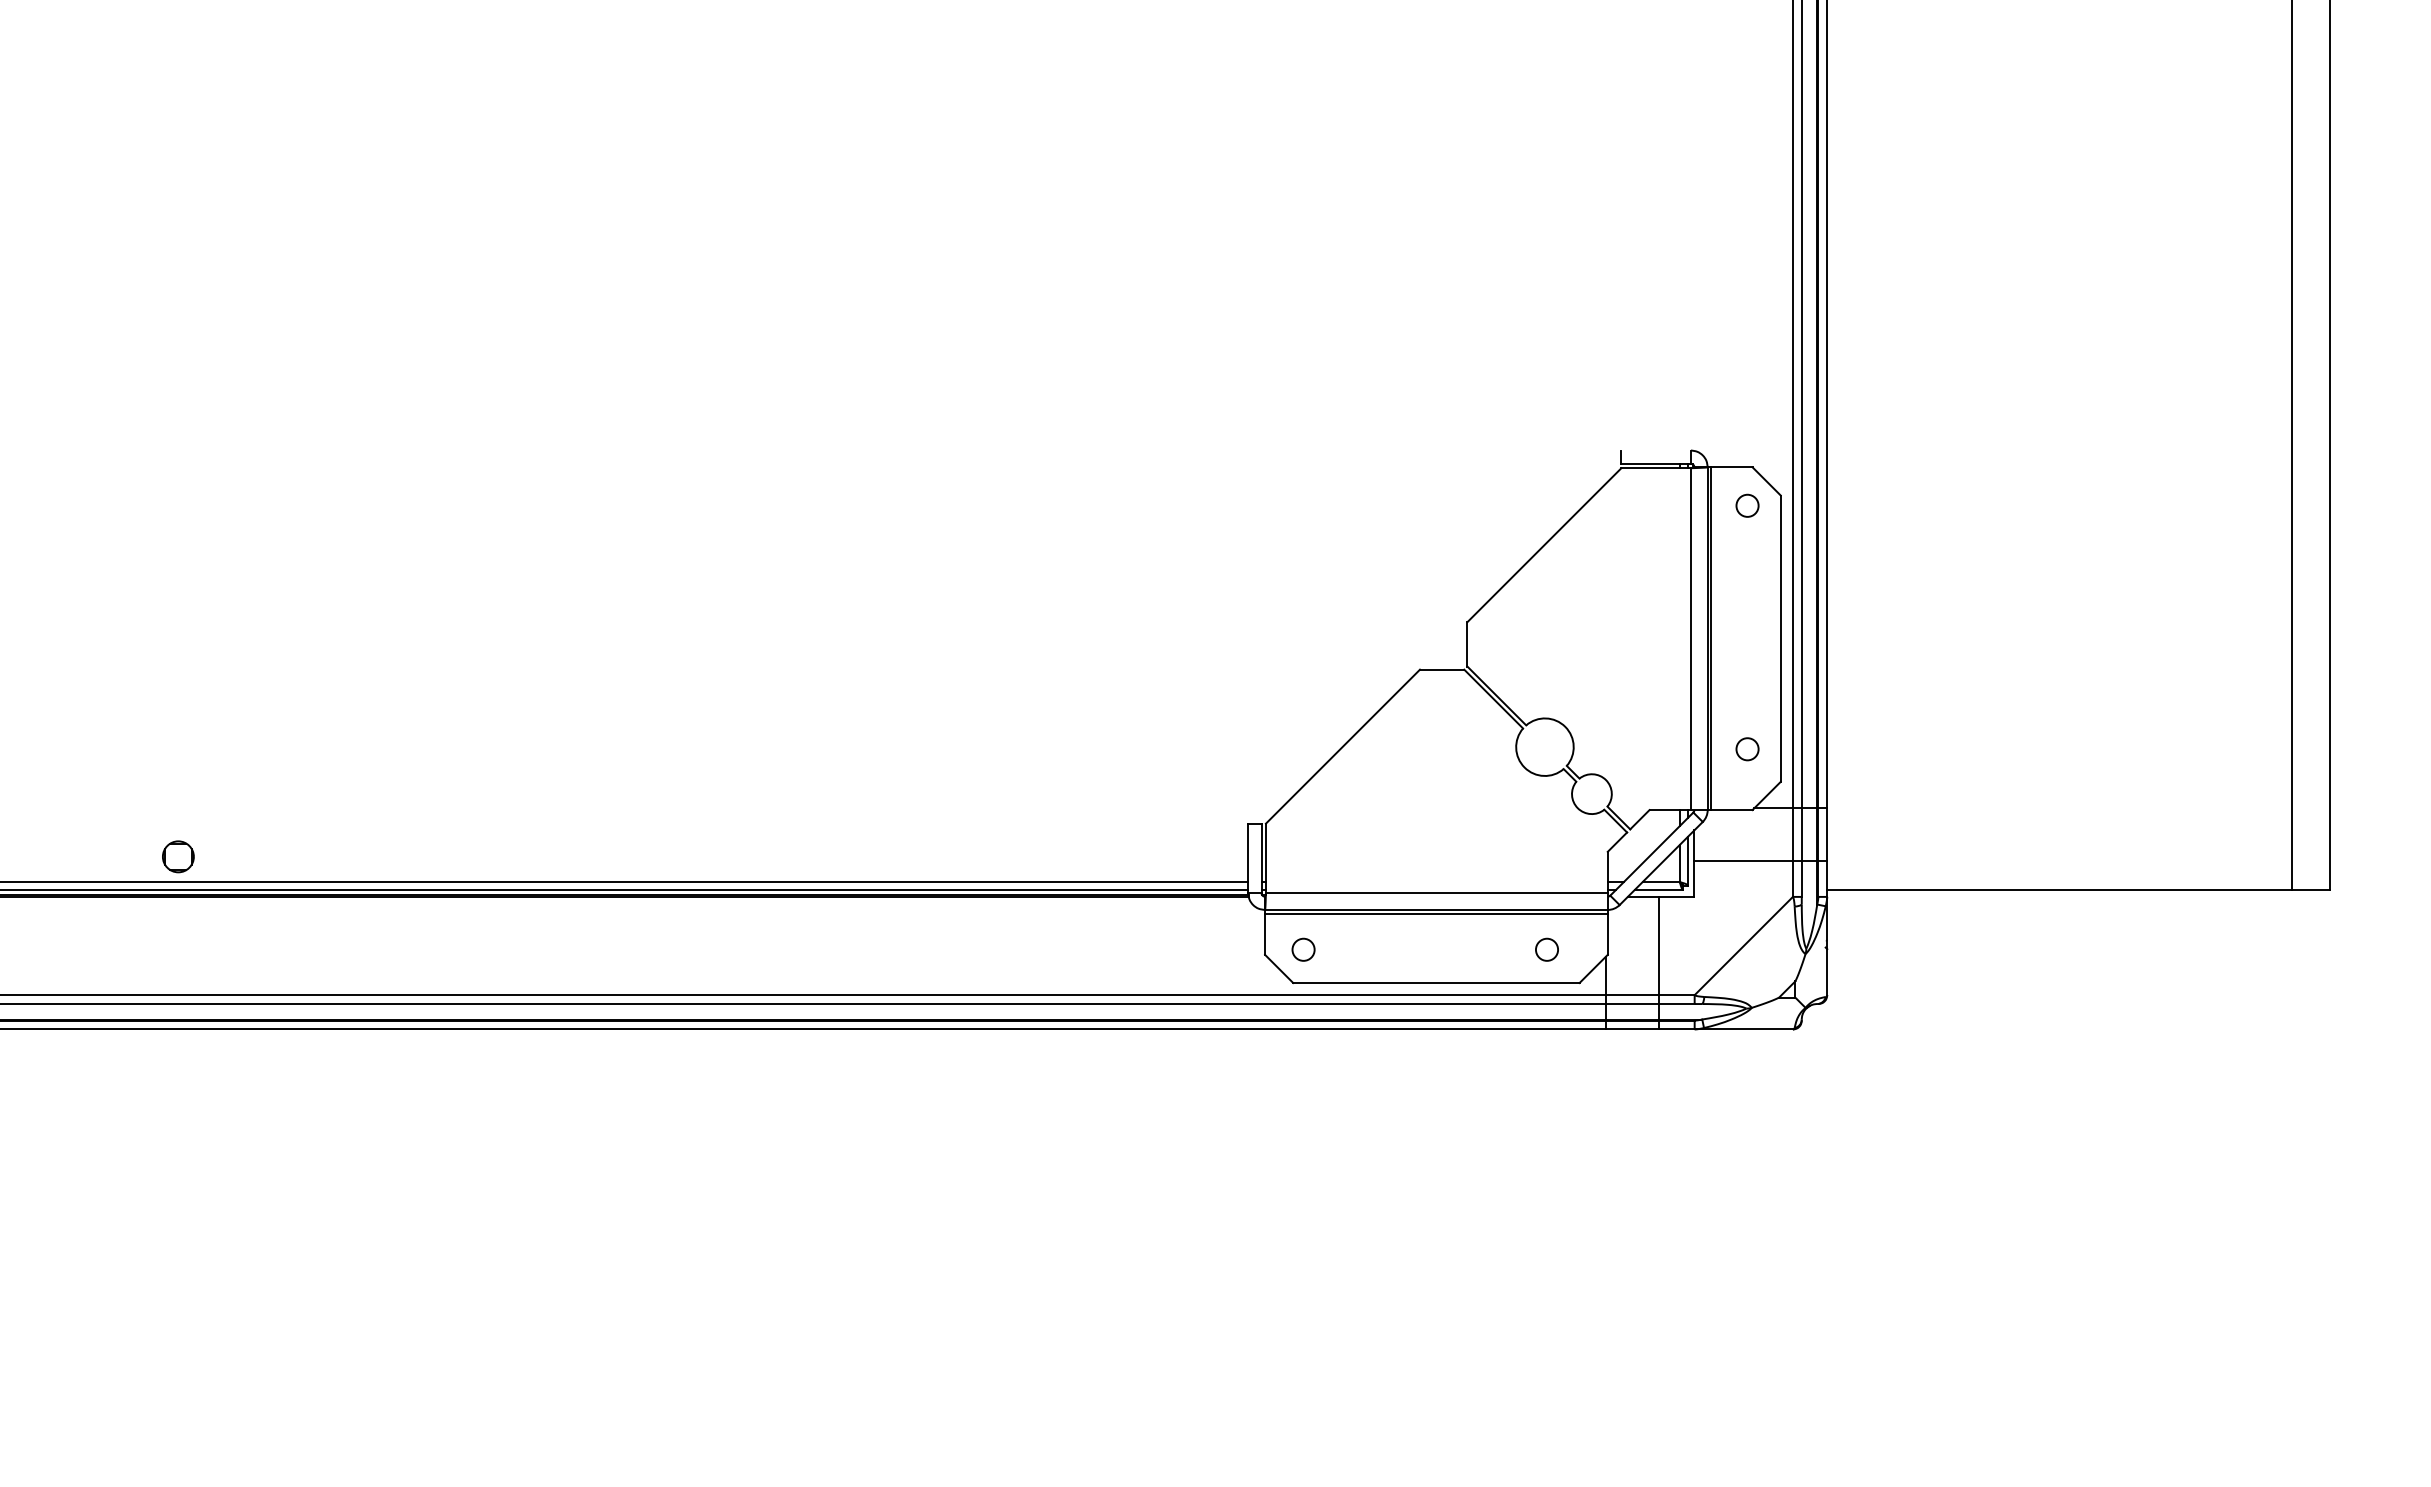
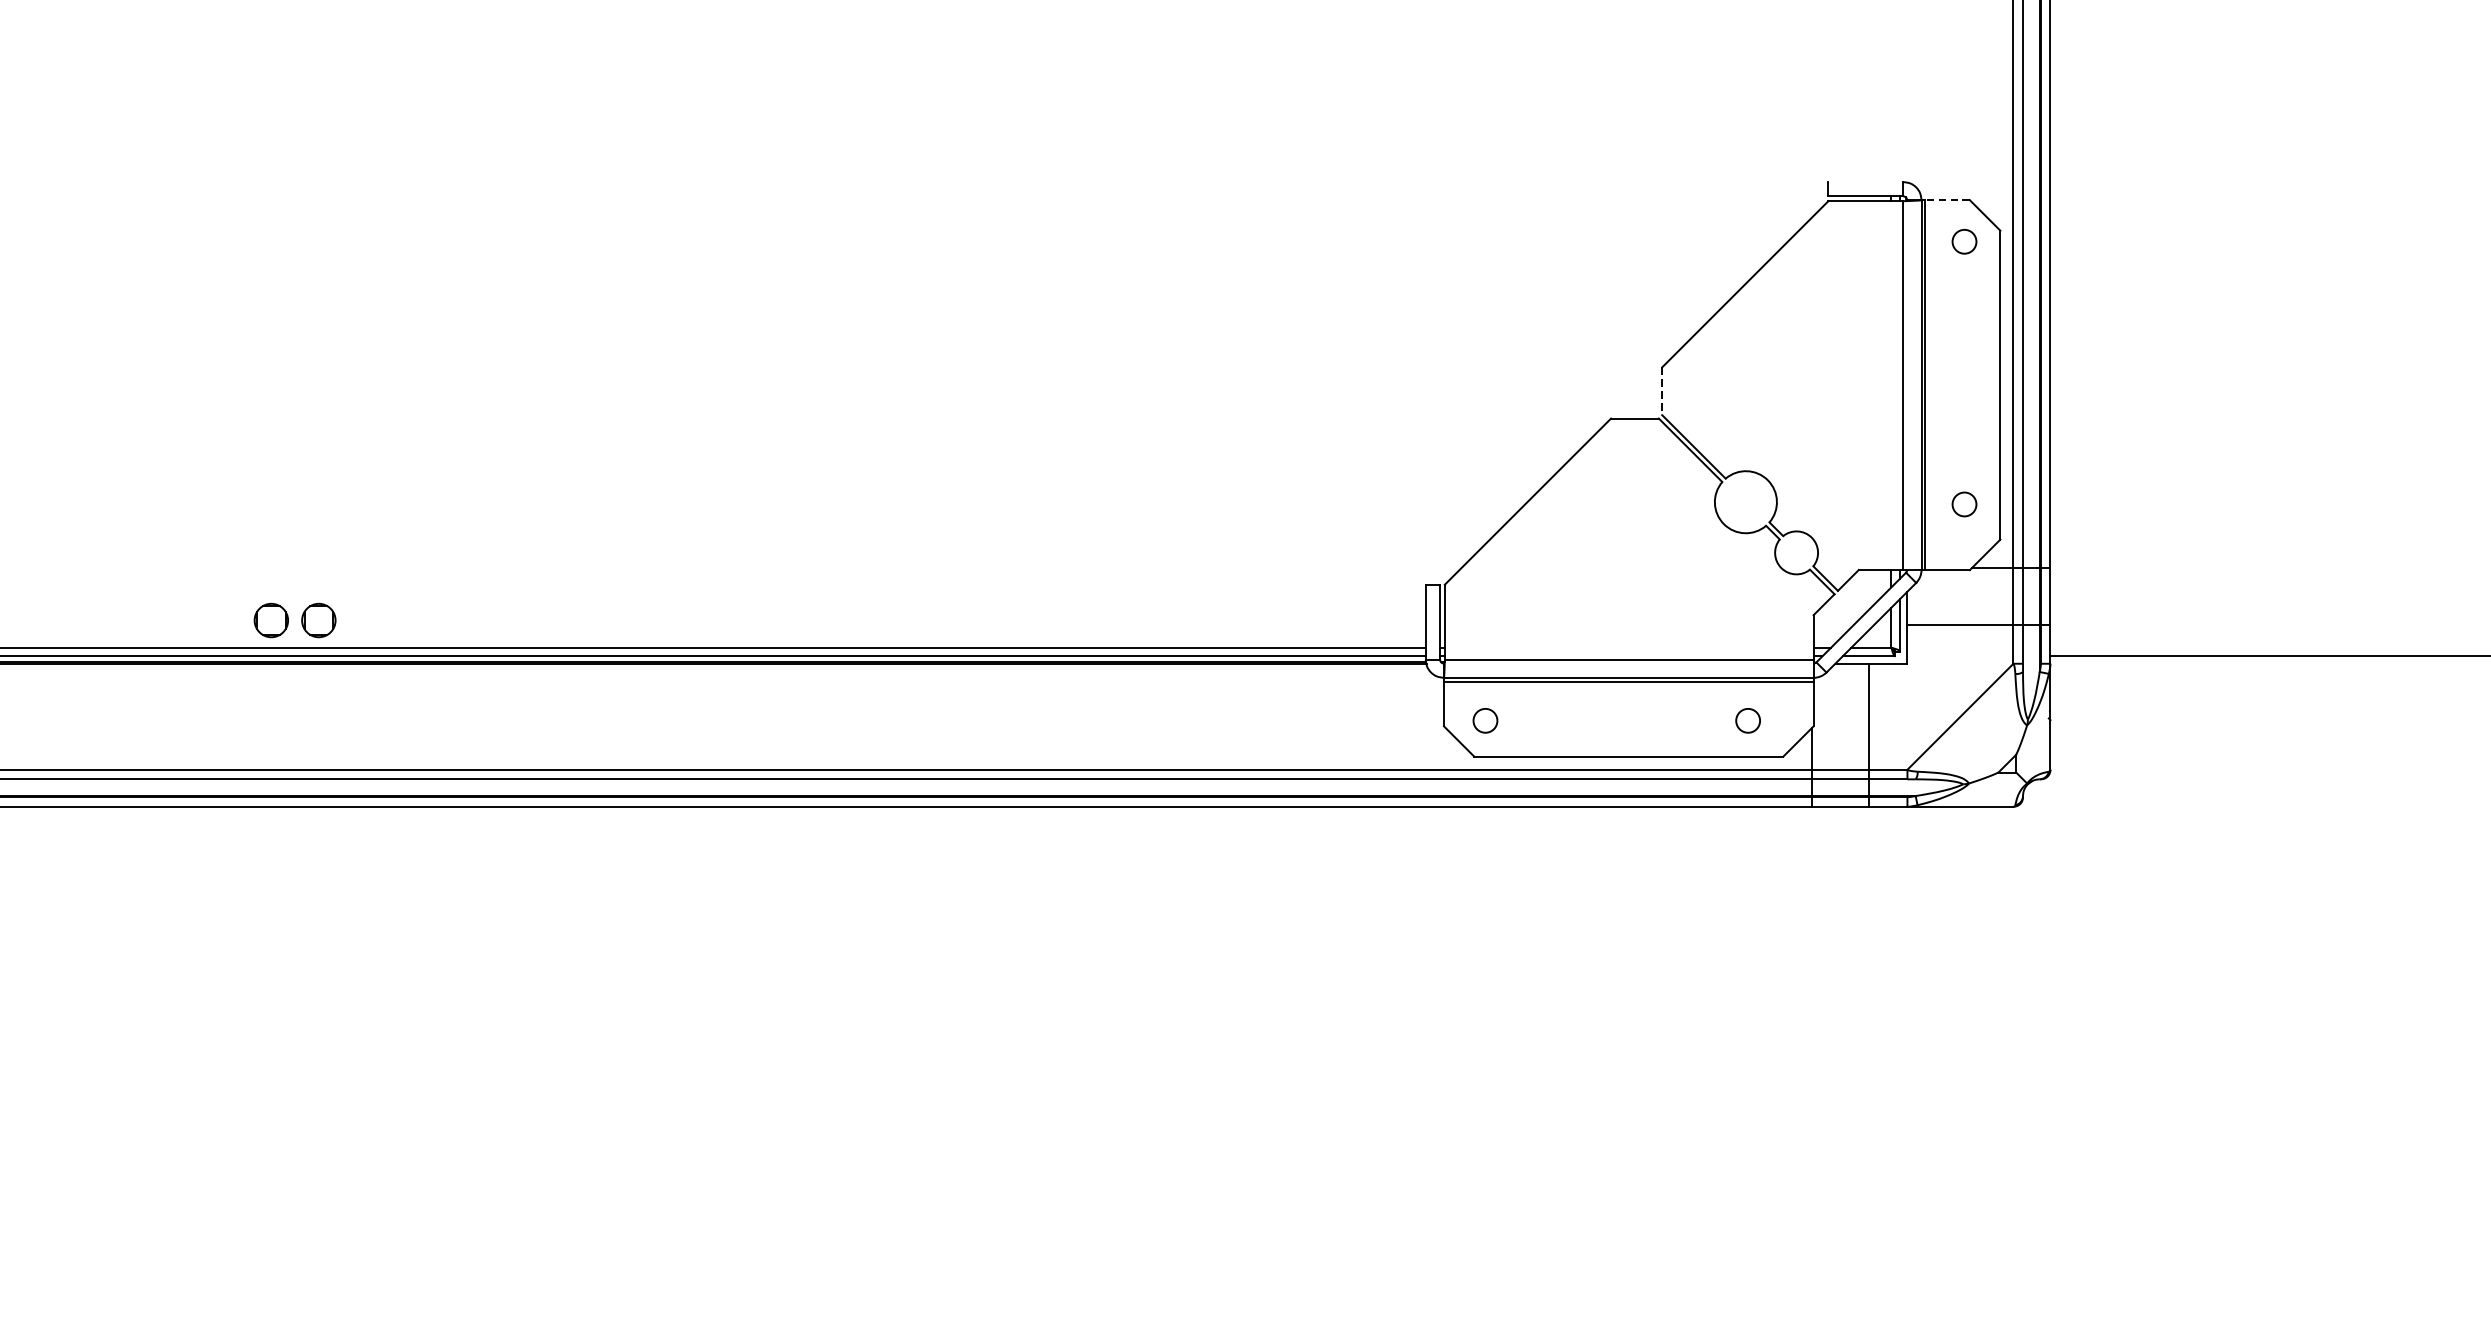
line: (1731, 467) -> (1947, 200), solid -> dashed
line: (1467, 644) -> (1662, 391), solid -> dashed
part: (222, 856) -> (318, 620), added

